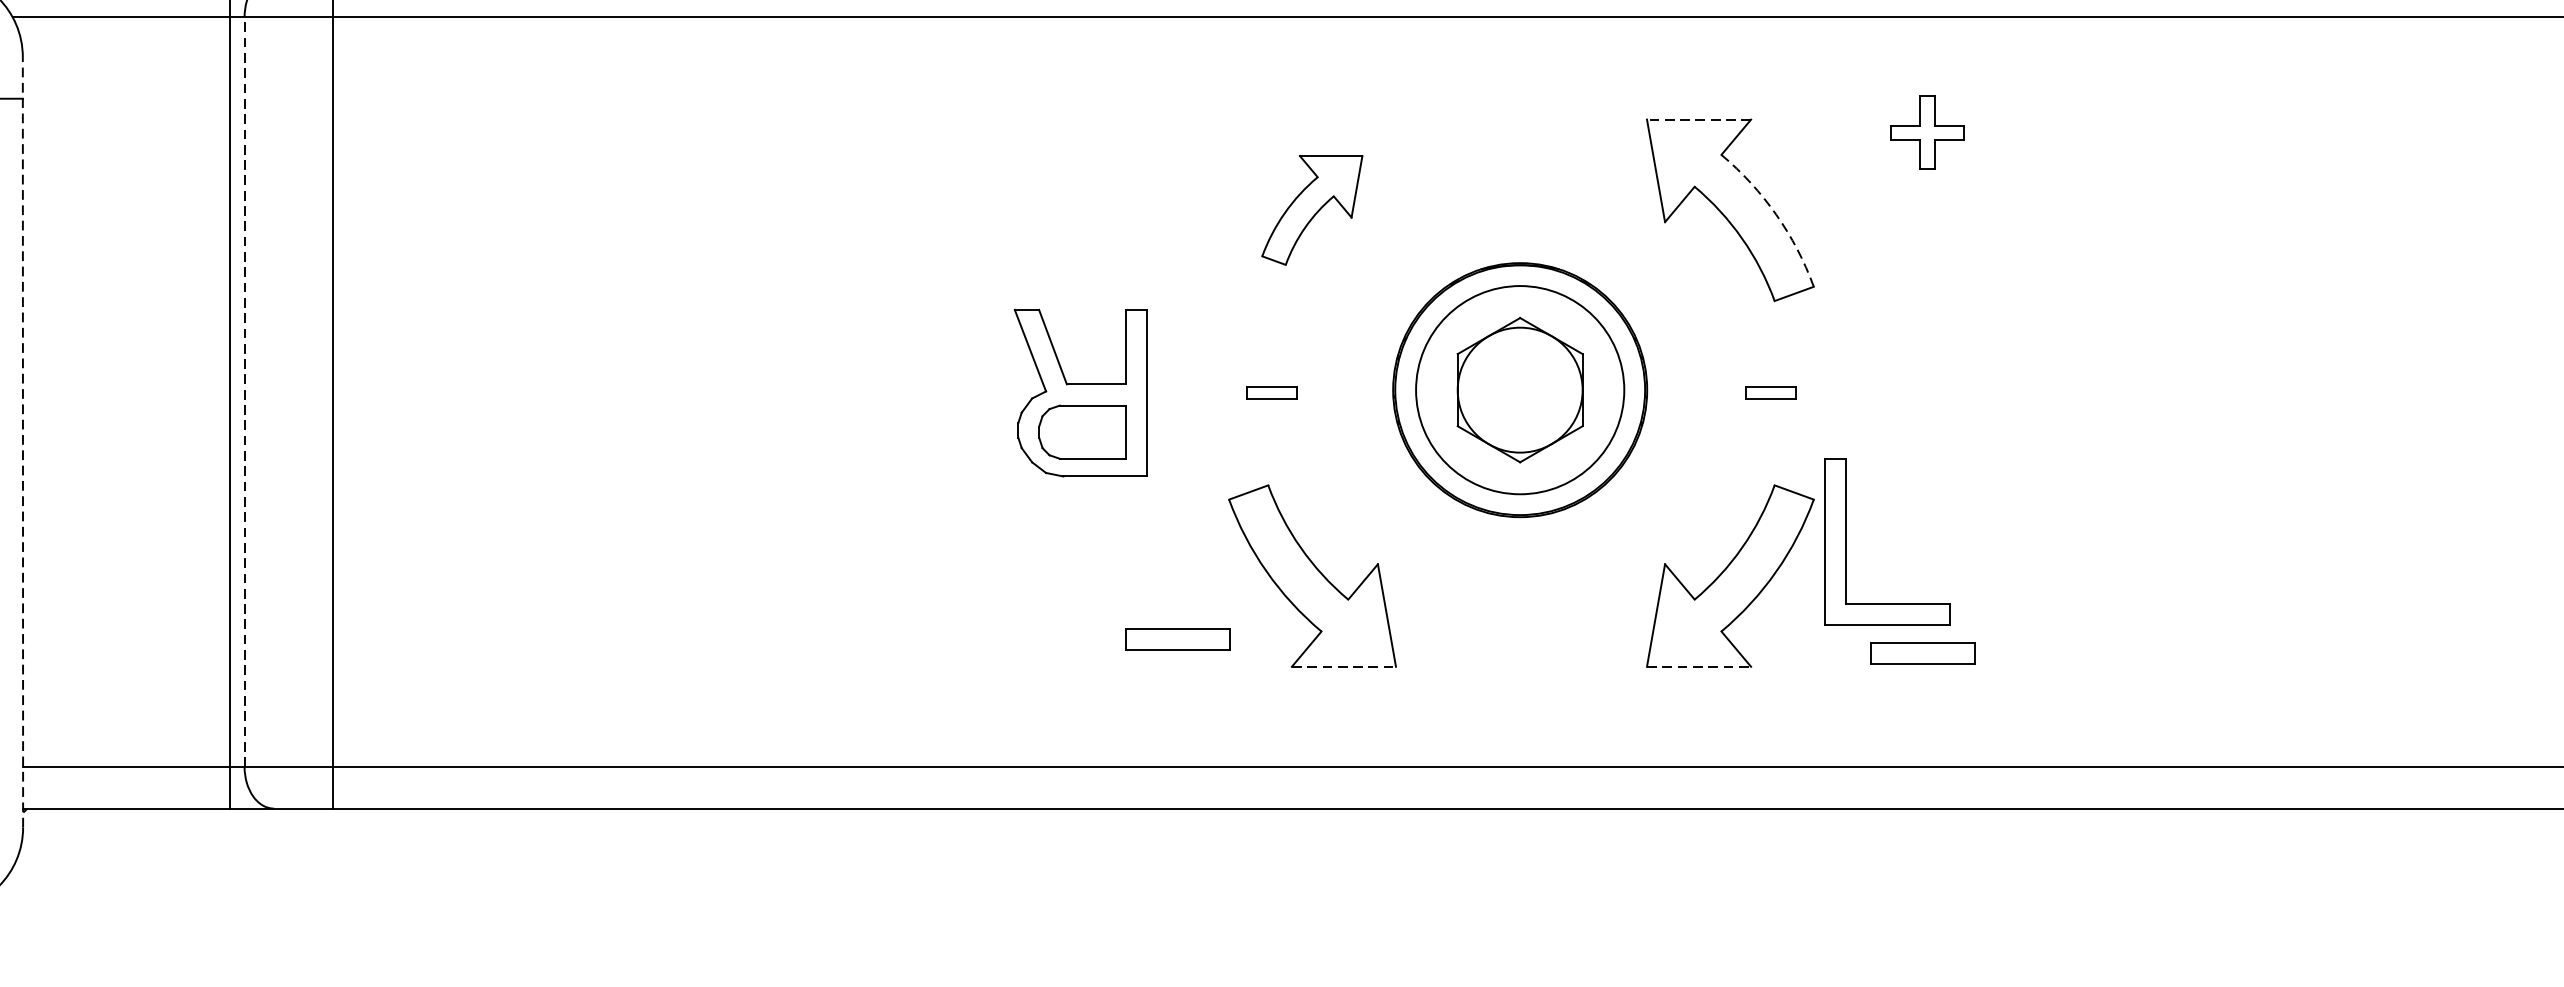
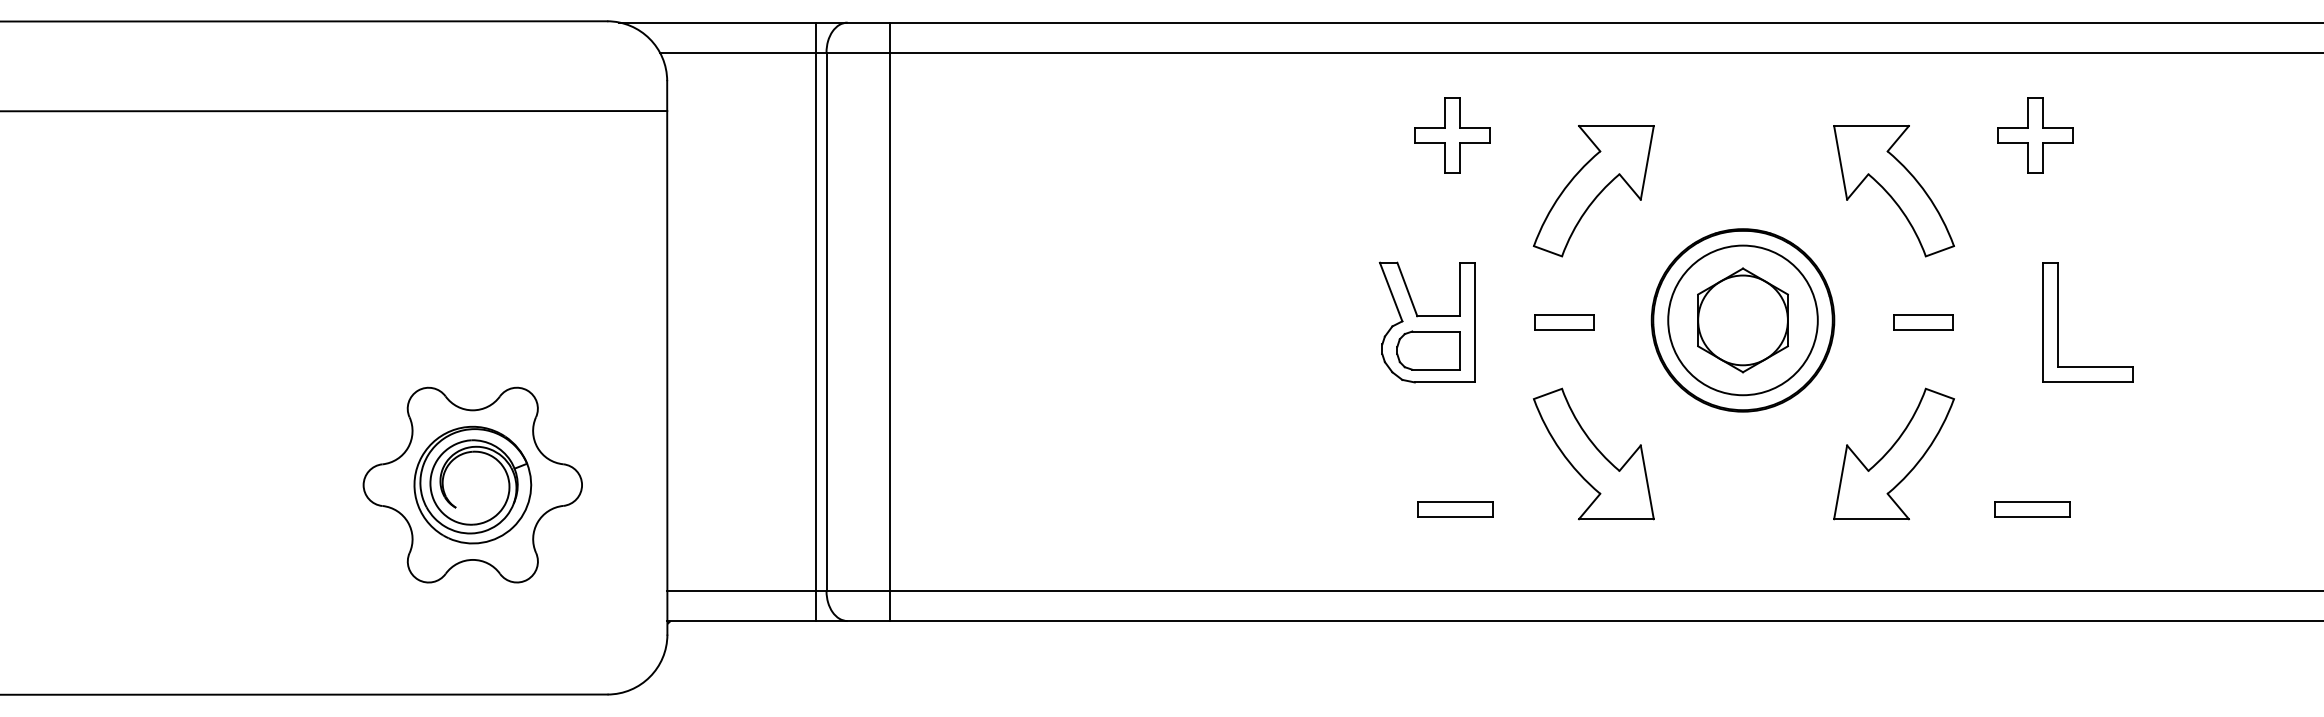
line: (1698, 120) -> (1871, 126), dashed -> solid
part: (1115, 132) -> (1452, 135), added
part: (1927, 132) -> (2035, 135), size x1.43
part: (1312, 210) -> (1593, 191), size x1.67
arc: (1776, 214) -> (1927, 194), dashed -> solid
line: (244, 391) -> (826, 321), dashed -> solid
part: (1271, 393) -> (1564, 322), size x1.67
part: (1771, 393) -> (1923, 322), size x1.67
line: (23, 441) -> (667, 357), dashed -> solid
part: (1846, 541) -> (2058, 322), moved
part: (1178, 639) -> (1455, 509), moved
line: (1344, 667) -> (1616, 519), dashed -> solid
line: (1700, 667) -> (1872, 519), dashed -> solid

